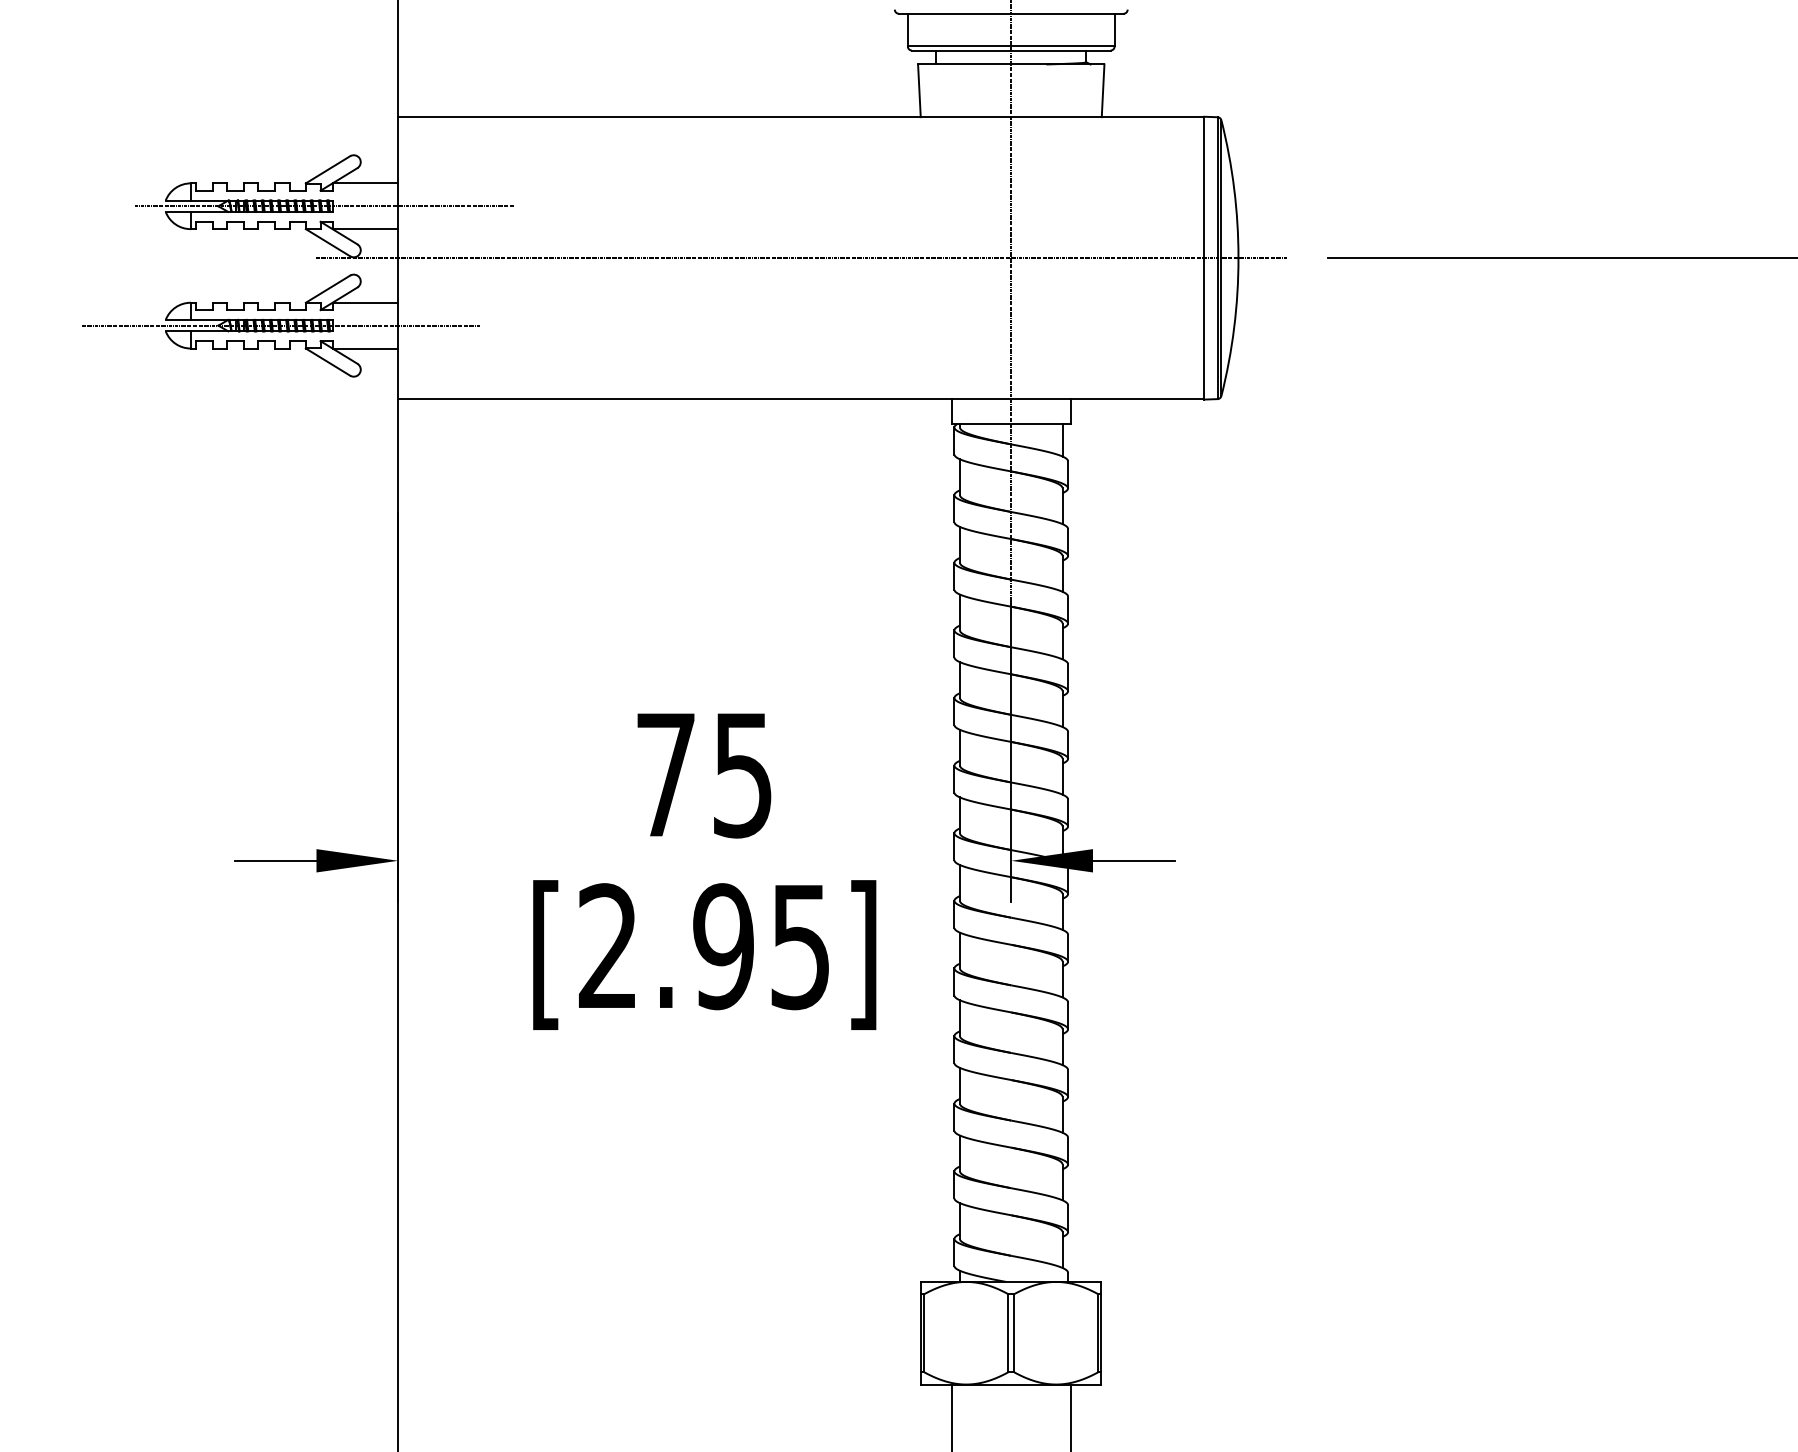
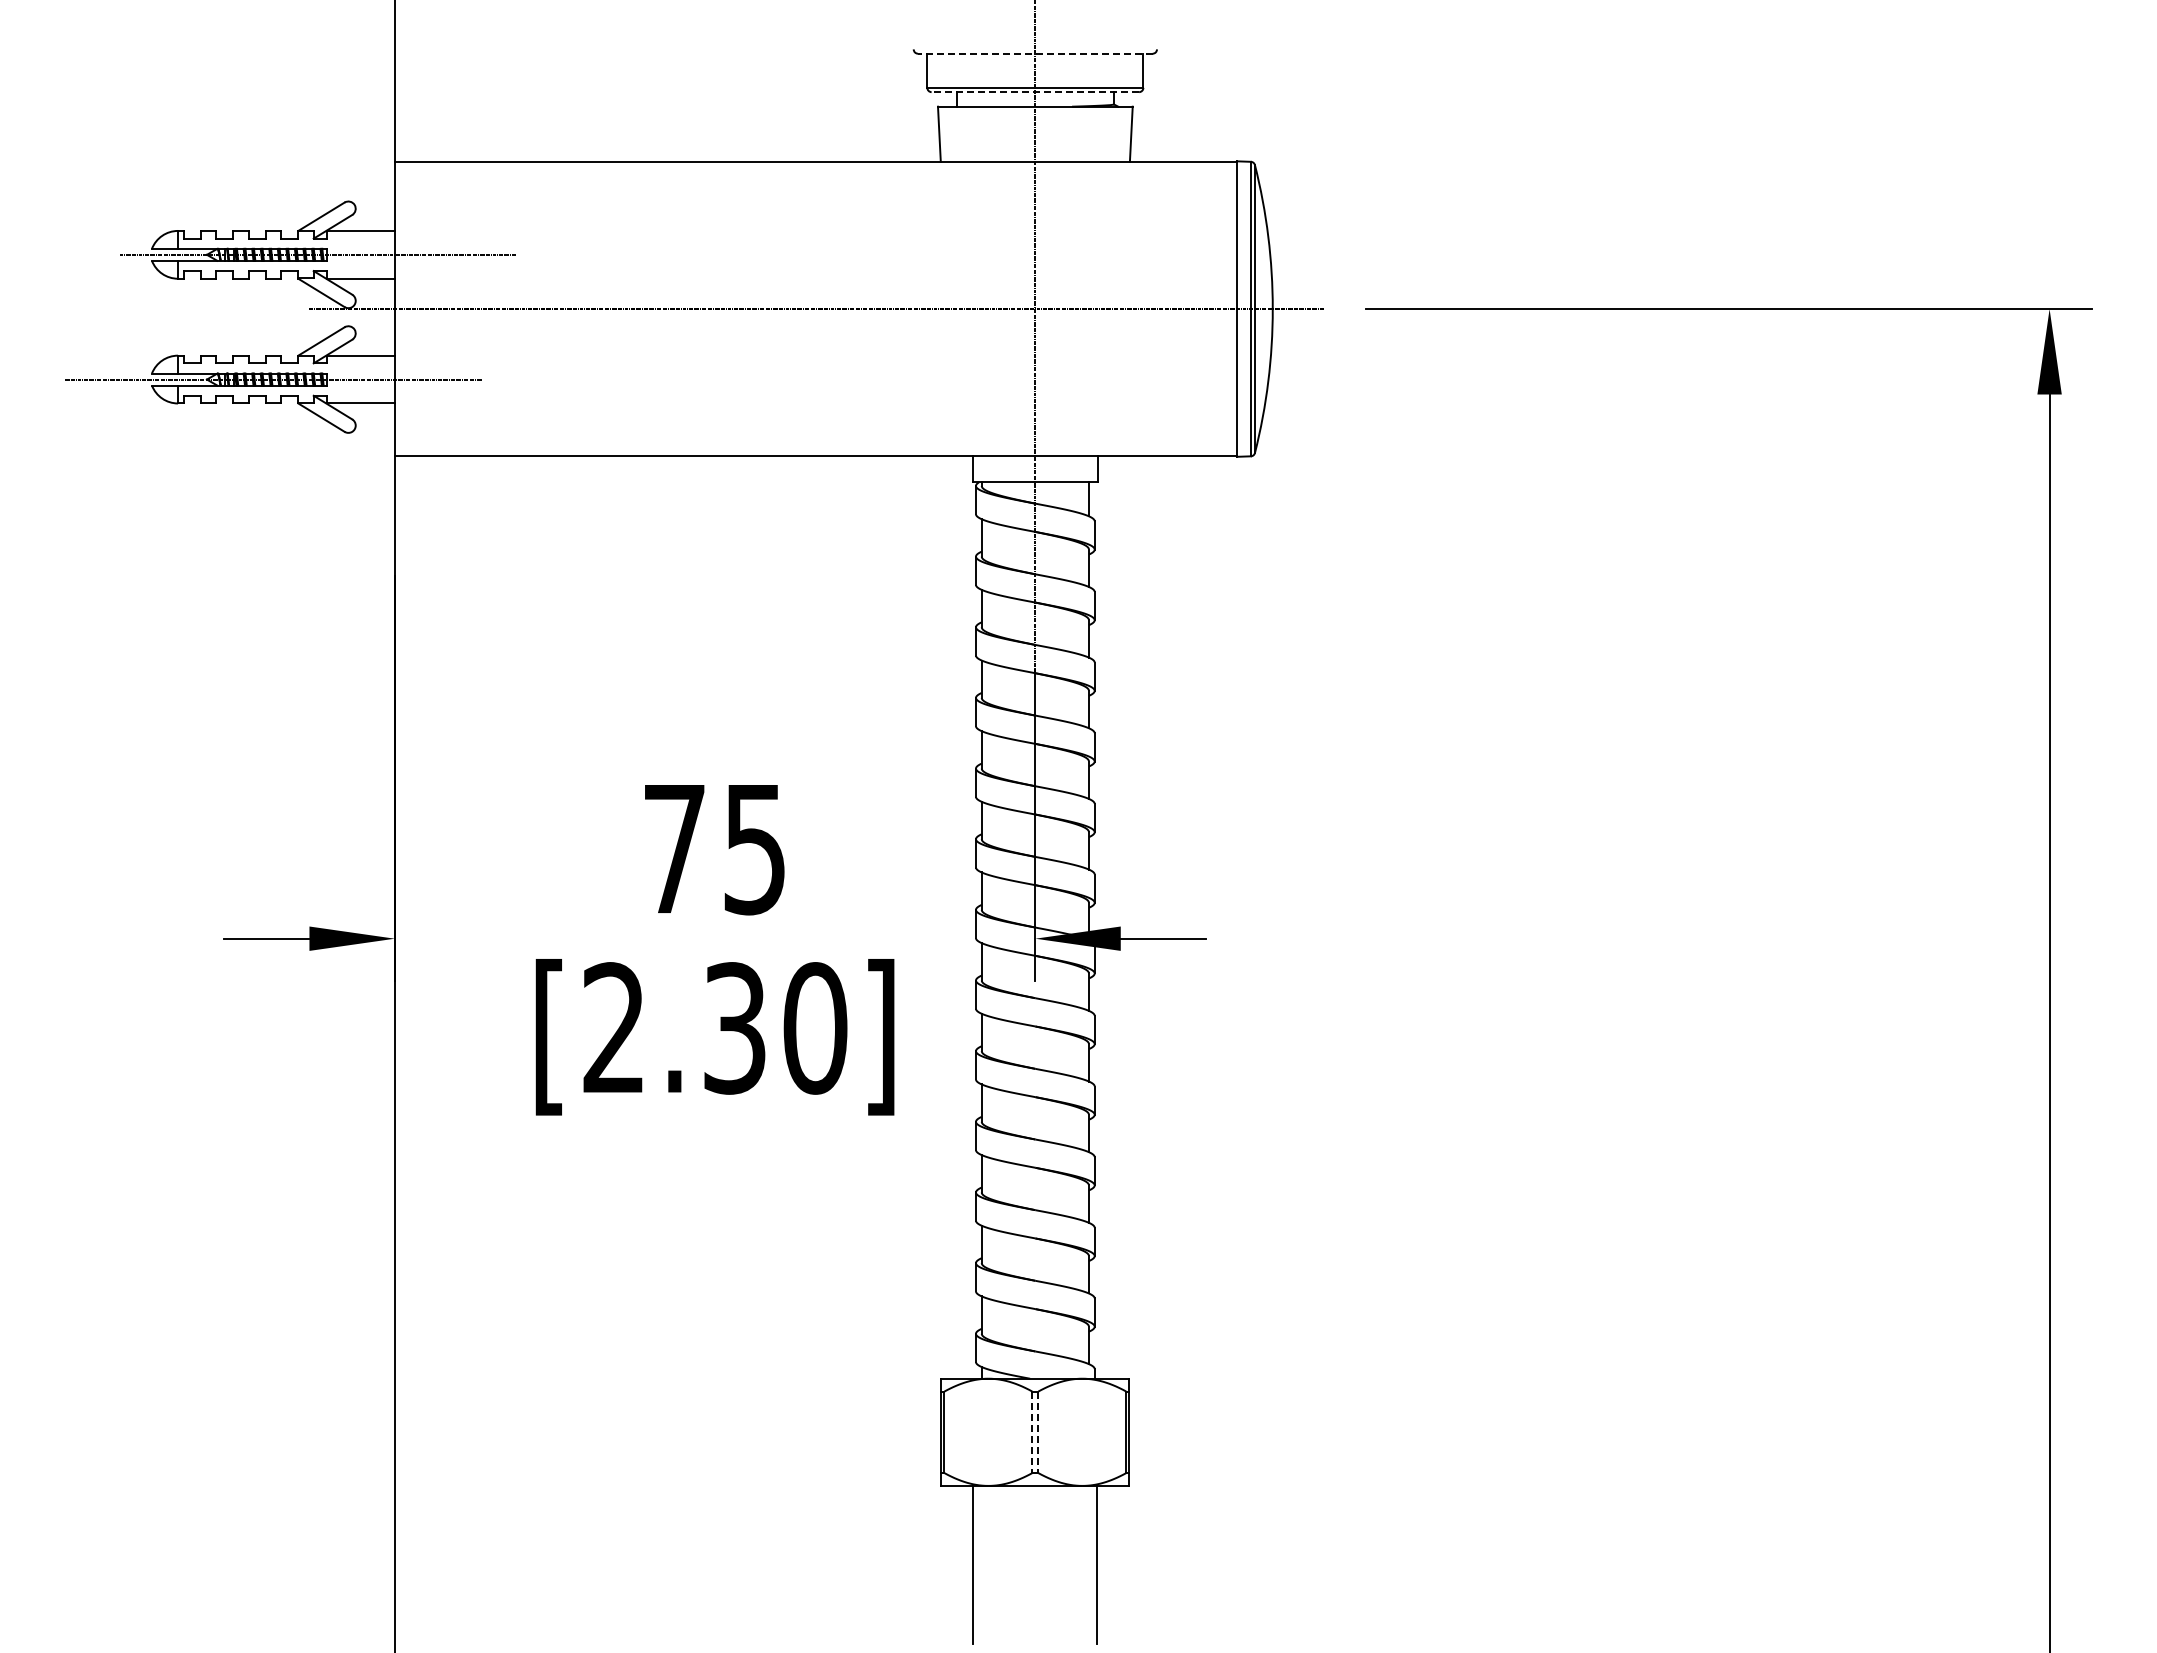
line: (1010, 13) -> (1034, 53), solid -> dashed
line: (1011, 50) -> (1035, 92), solid -> dashed
text: (762, 946) -> (775, 1028), [2.95] -> [2.30]
line: (1008, 1333) -> (1032, 1432), solid -> dashed
line: (1014, 1333) -> (1038, 1432), solid -> dashed

